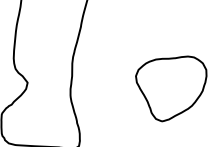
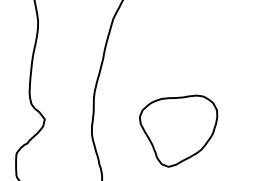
part: (171, 88) -> (178, 130), moved

